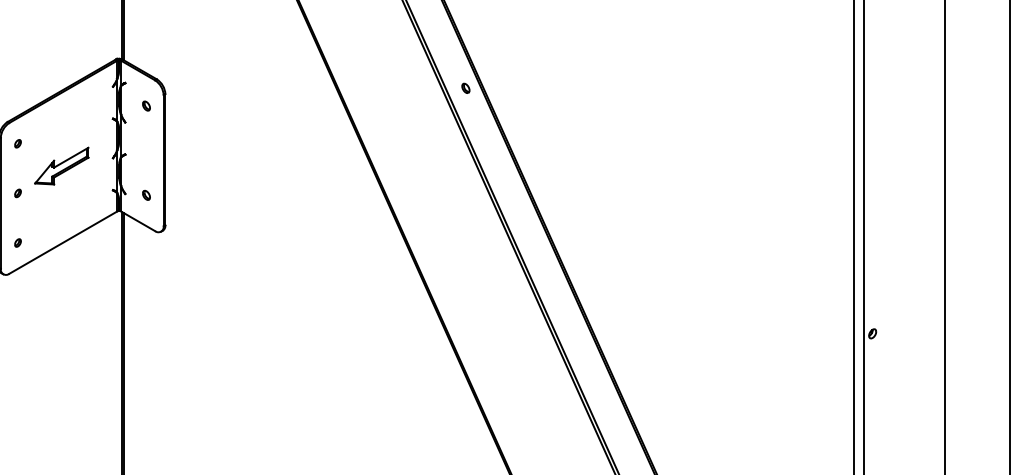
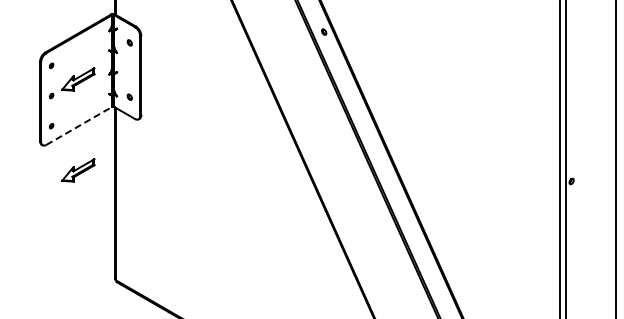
line: (63, 241) -> (79, 125), solid -> dashed
part: (62, 315) -> (78, 170), added

